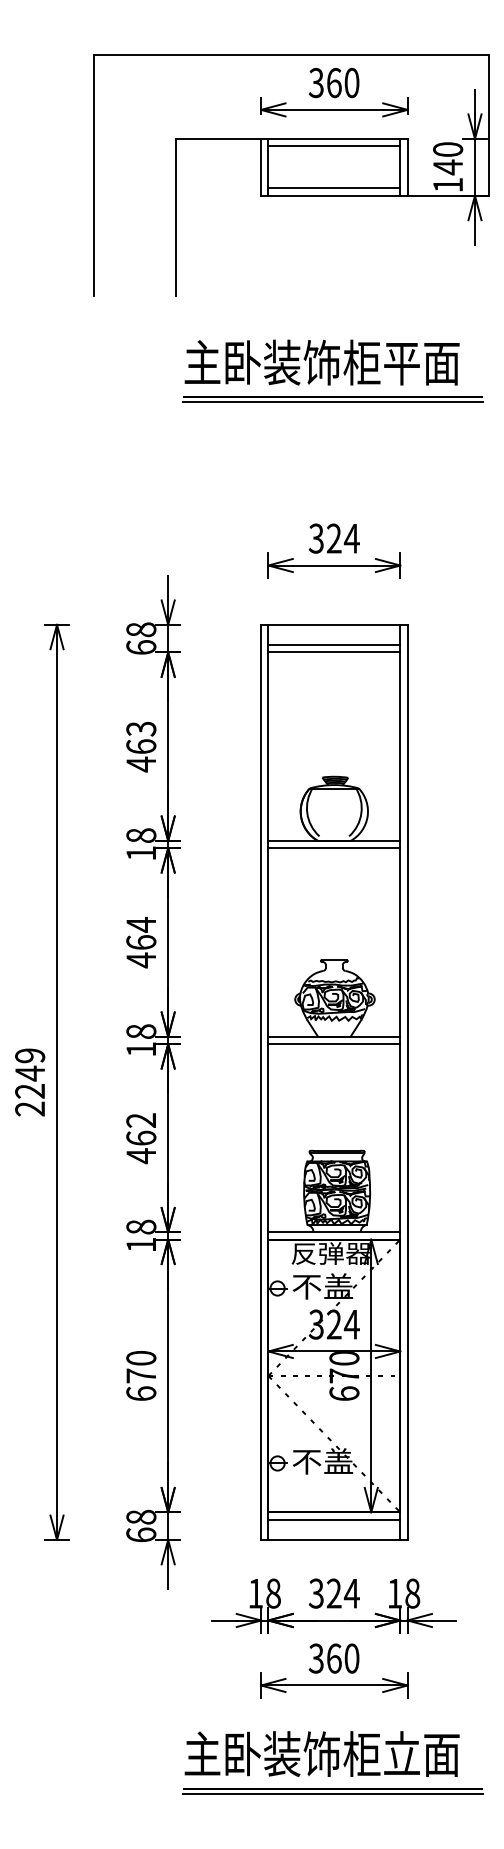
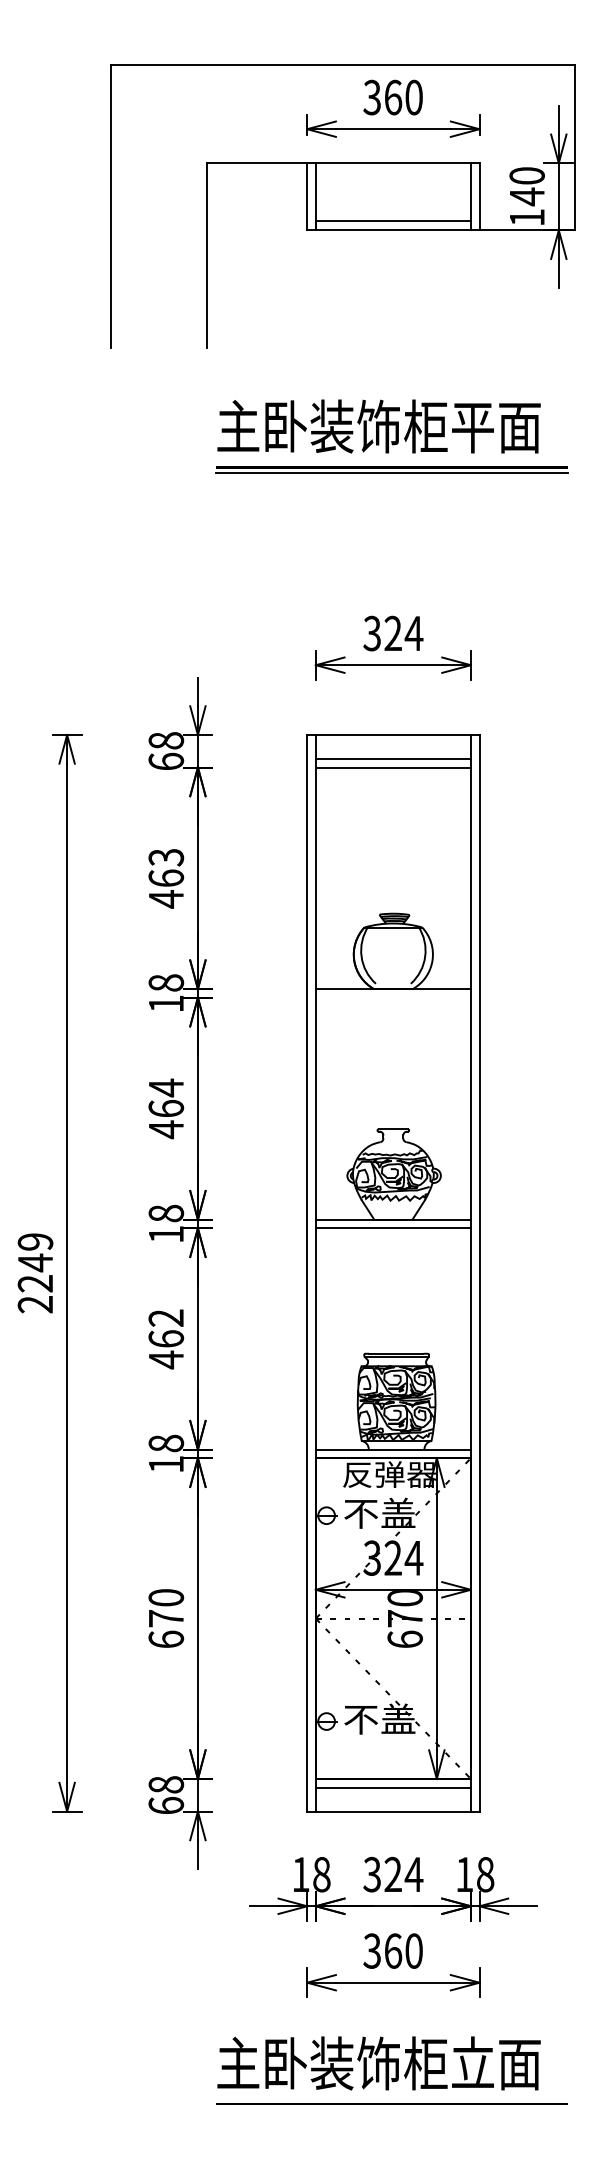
line: (334, 146) -> (393, 172), removed
line: (334, 848) -> (393, 998), removed
line: (332, 1793) -> (391, 2109), removed

